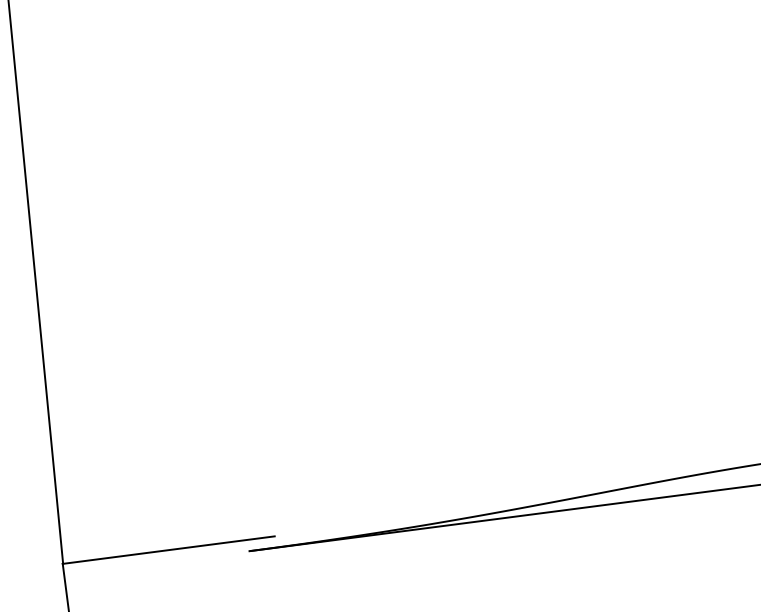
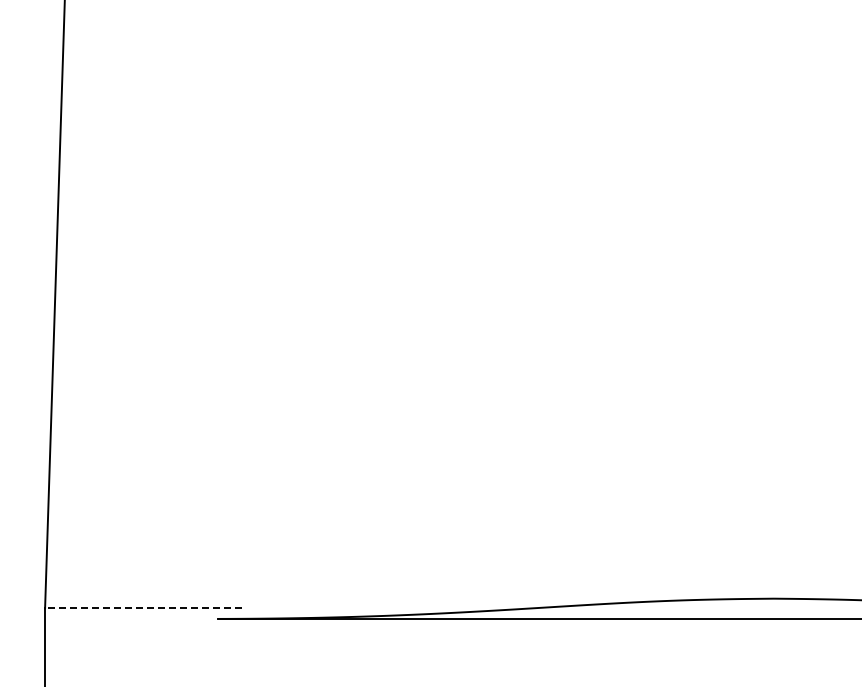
line: (168, 550) -> (143, 608), solid -> dashed

